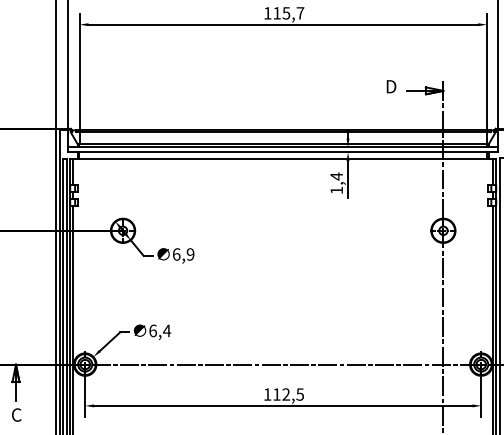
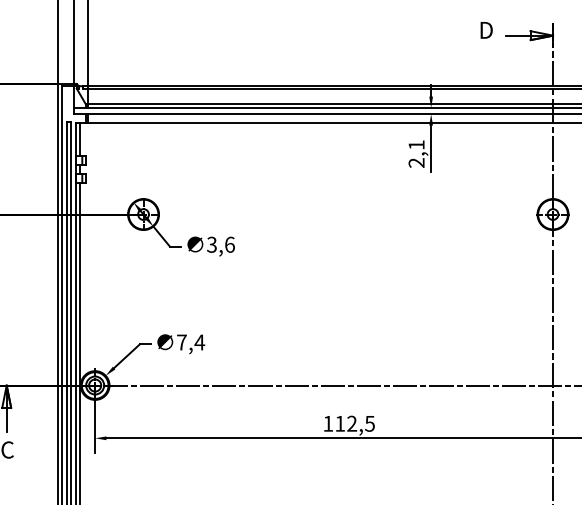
text: (336, 183) -> (416, 154), 1,4 -> 2,1
text: (183, 254) -> (220, 244), 6,9 -> 3,6
text: (152, 330) -> (181, 341), 6,4 -> 7,4

